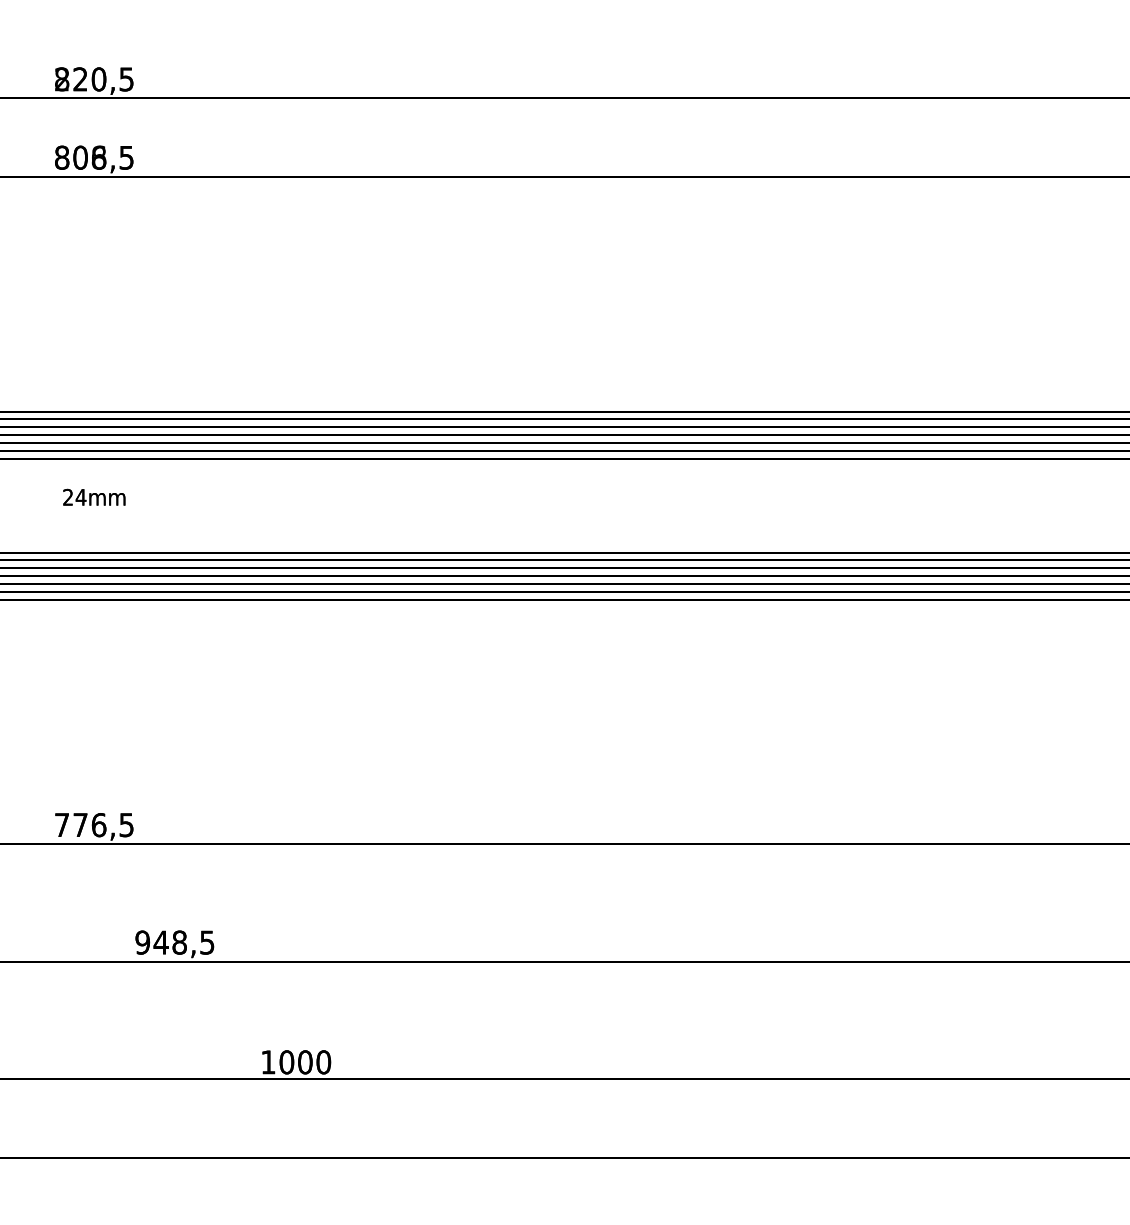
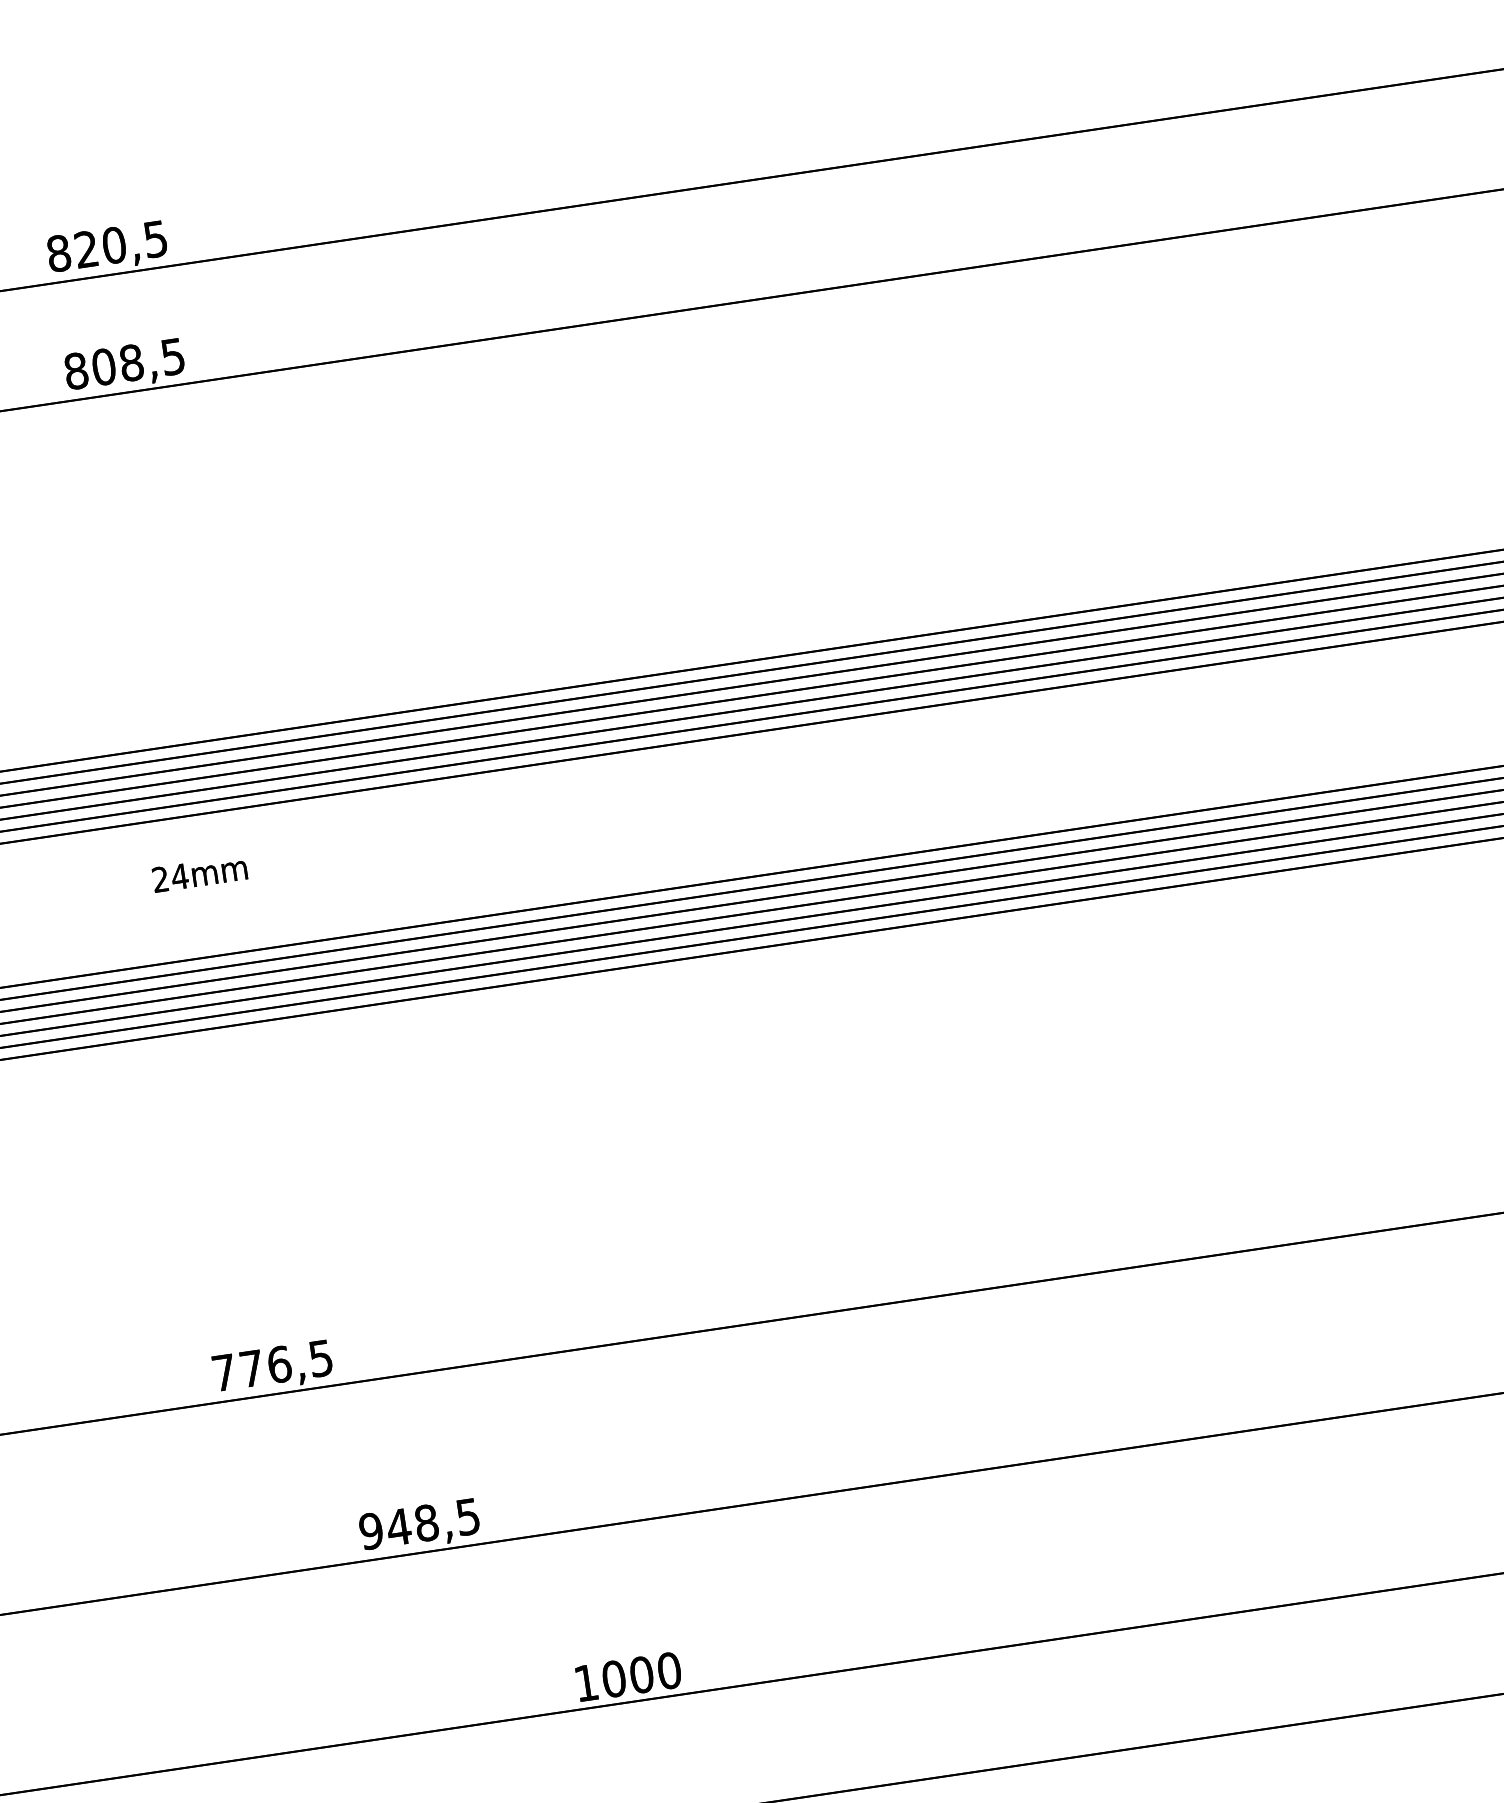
text: (62, 79) -> (59, 253), 220,5 -> 820,5
text: (98, 157) -> (130, 362), 806,5 -> 808,5

